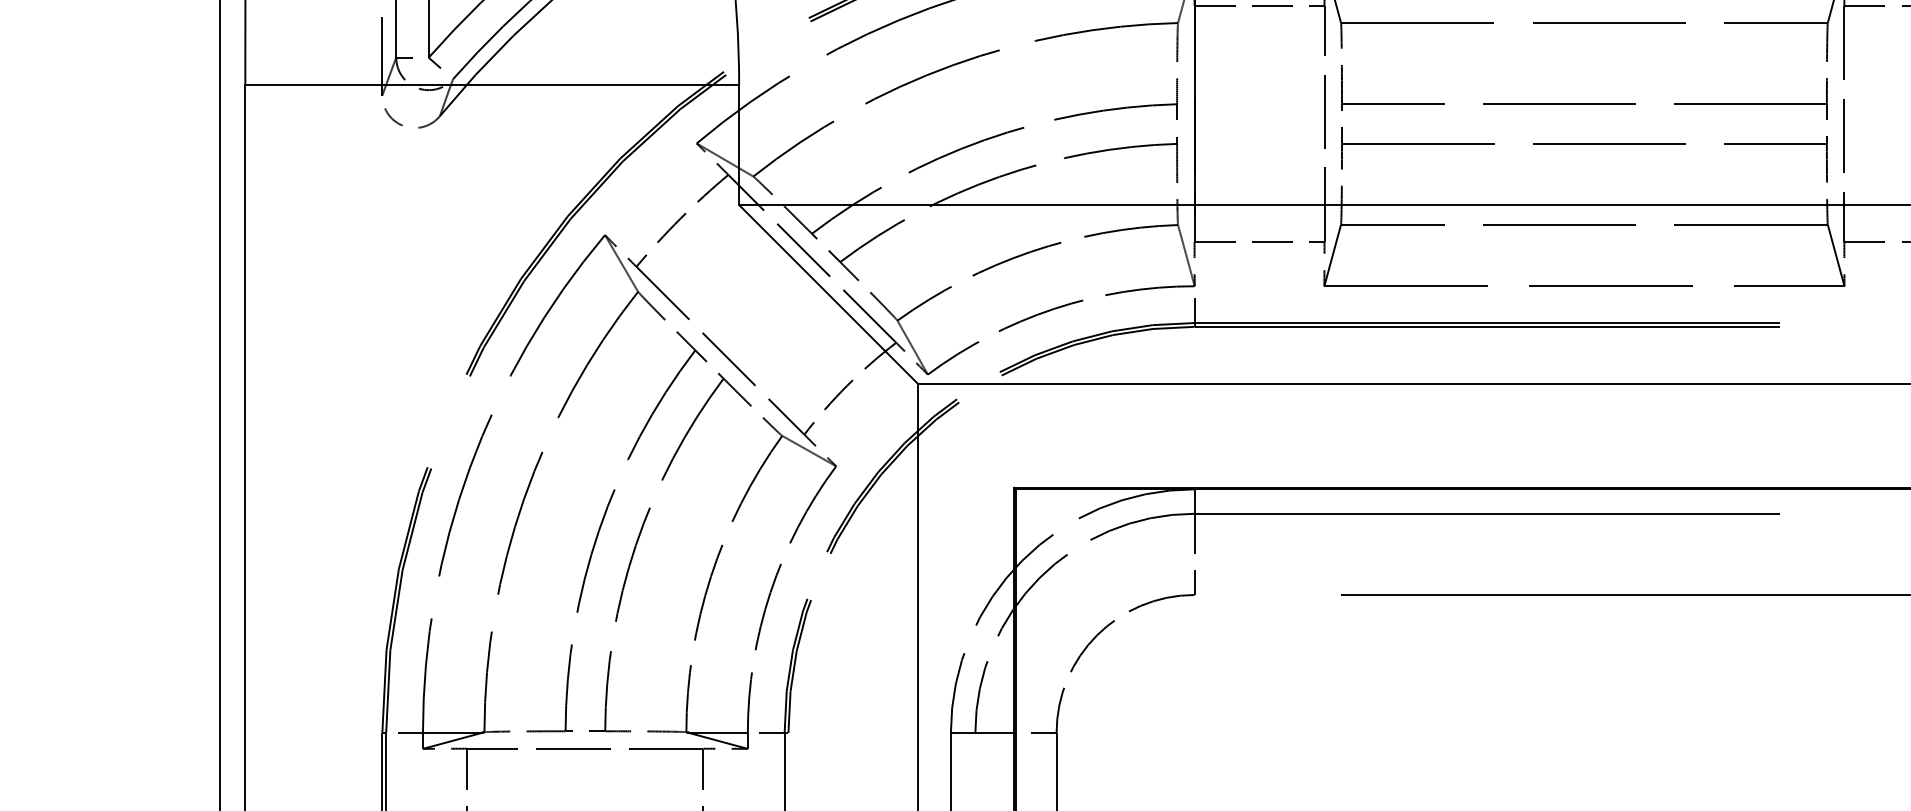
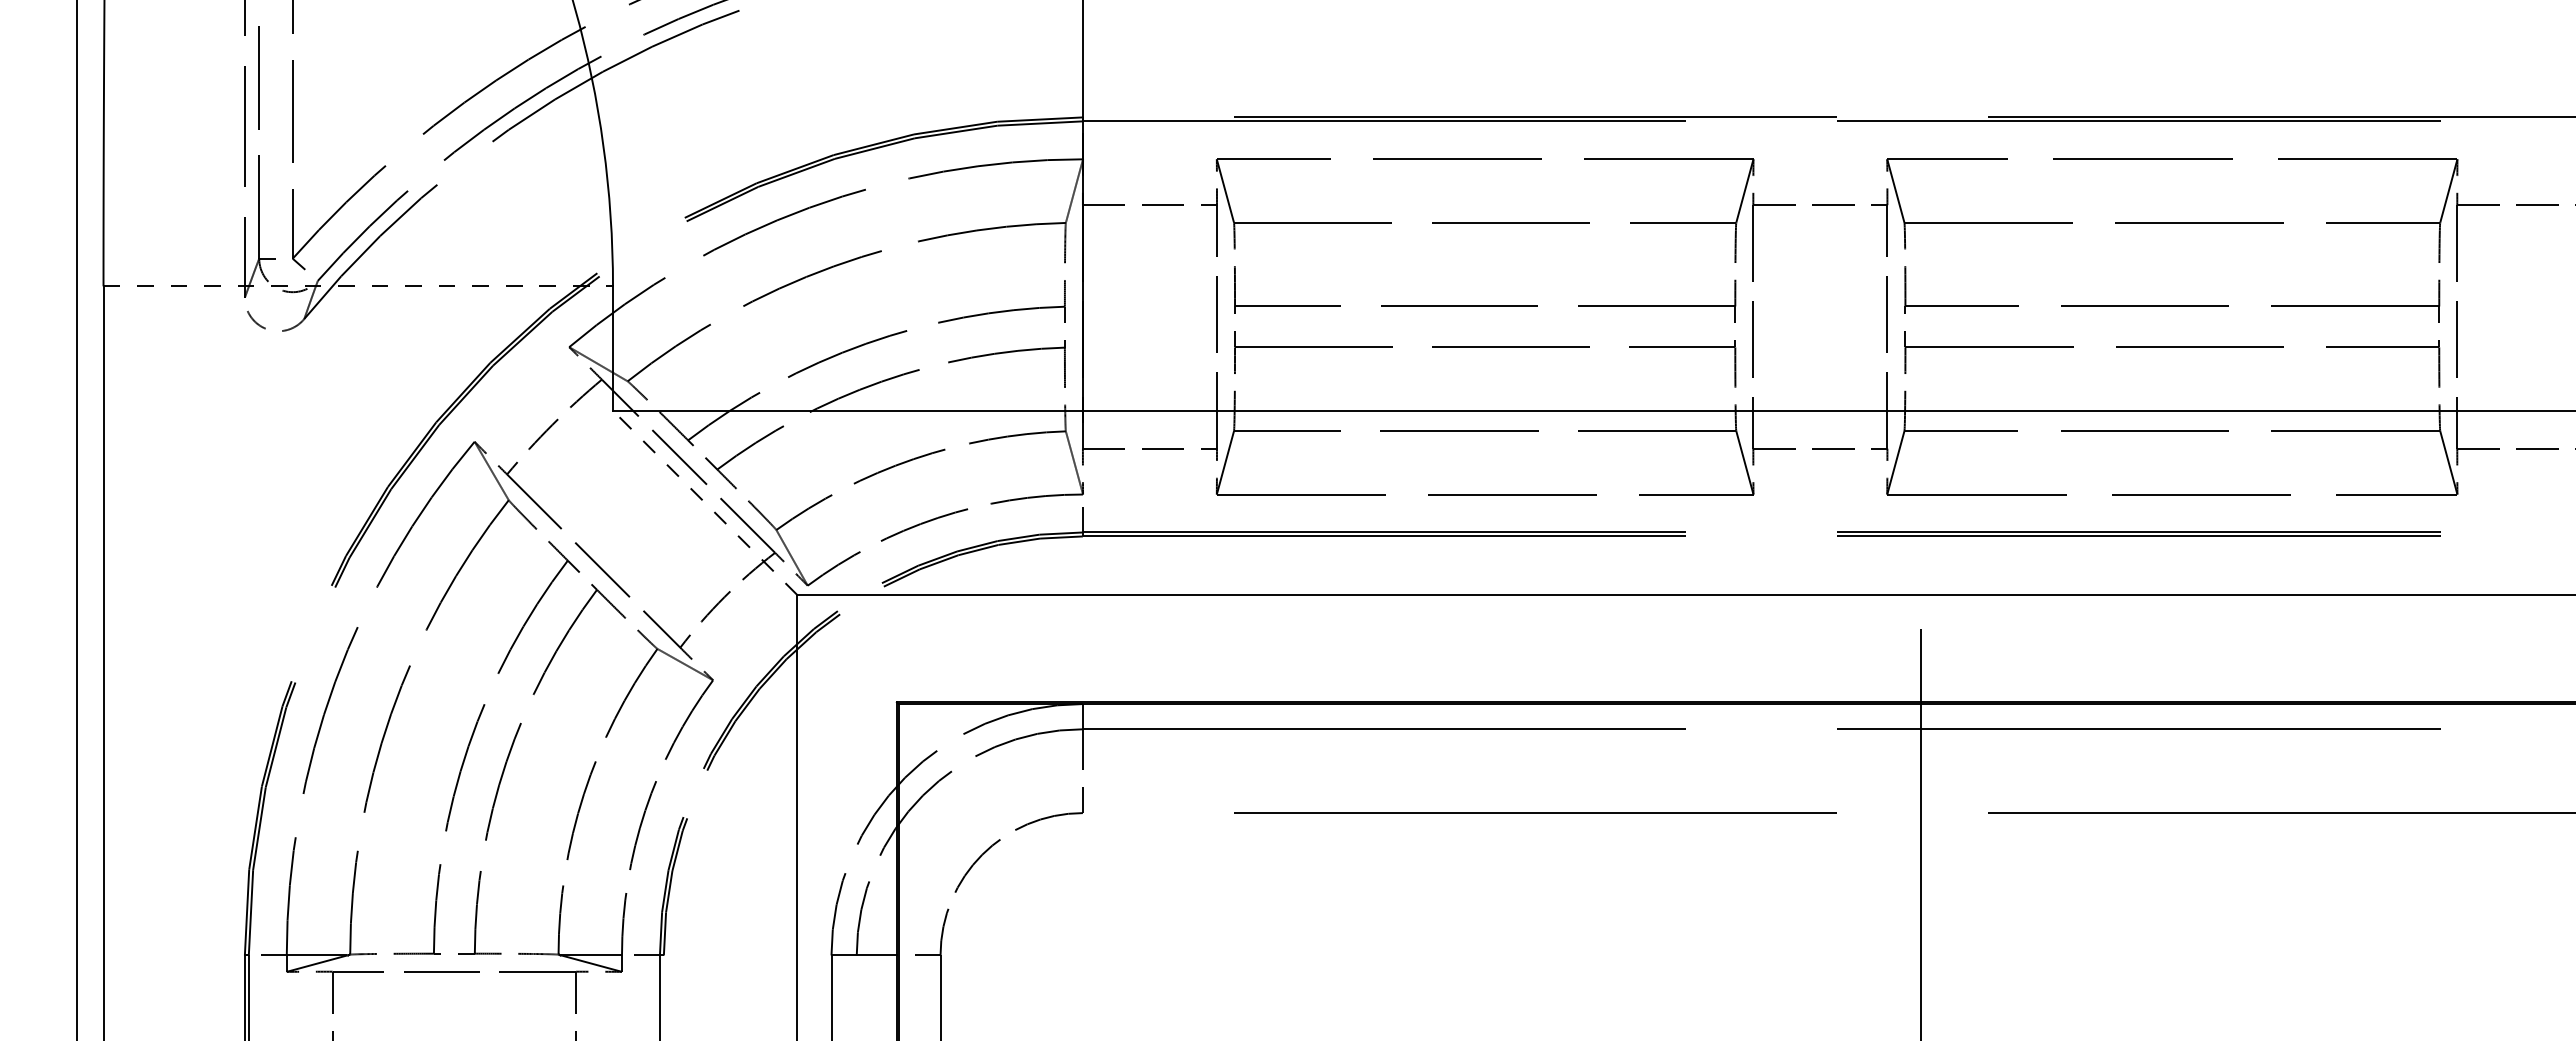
line: (492, 84) -> (358, 286), solid -> dashed
line: (827, 293) -> (704, 502), solid -> dashed

